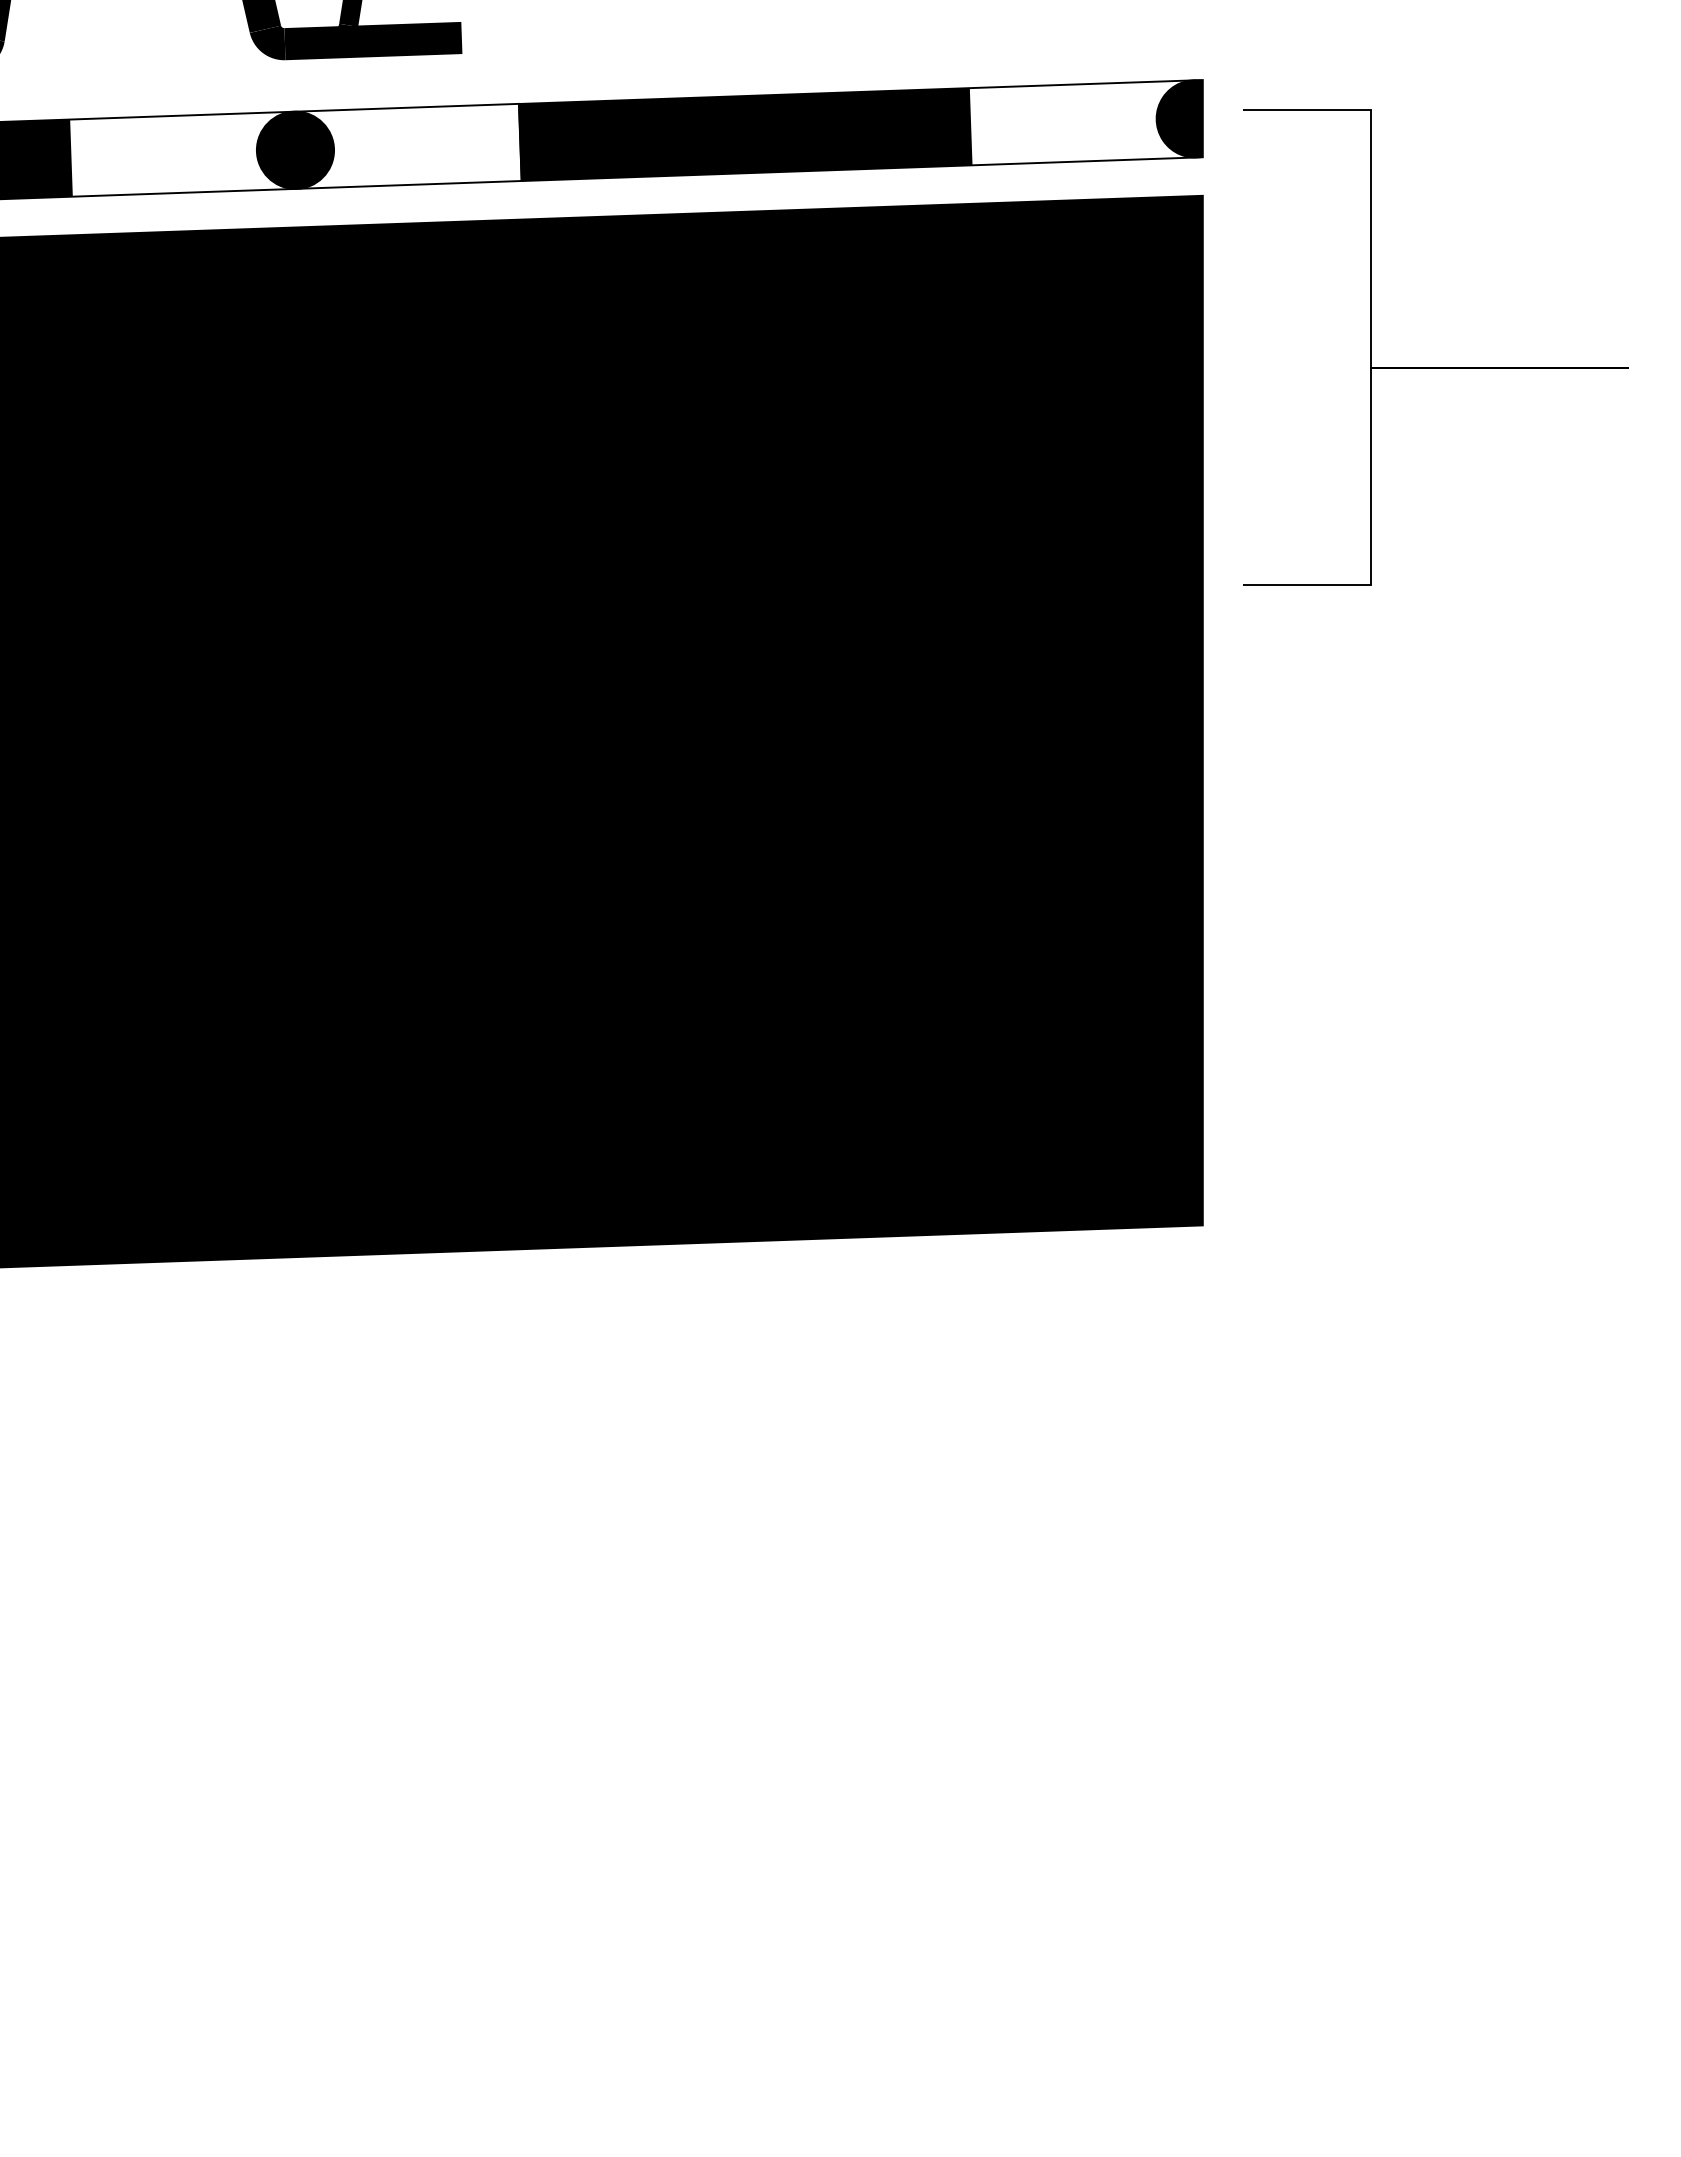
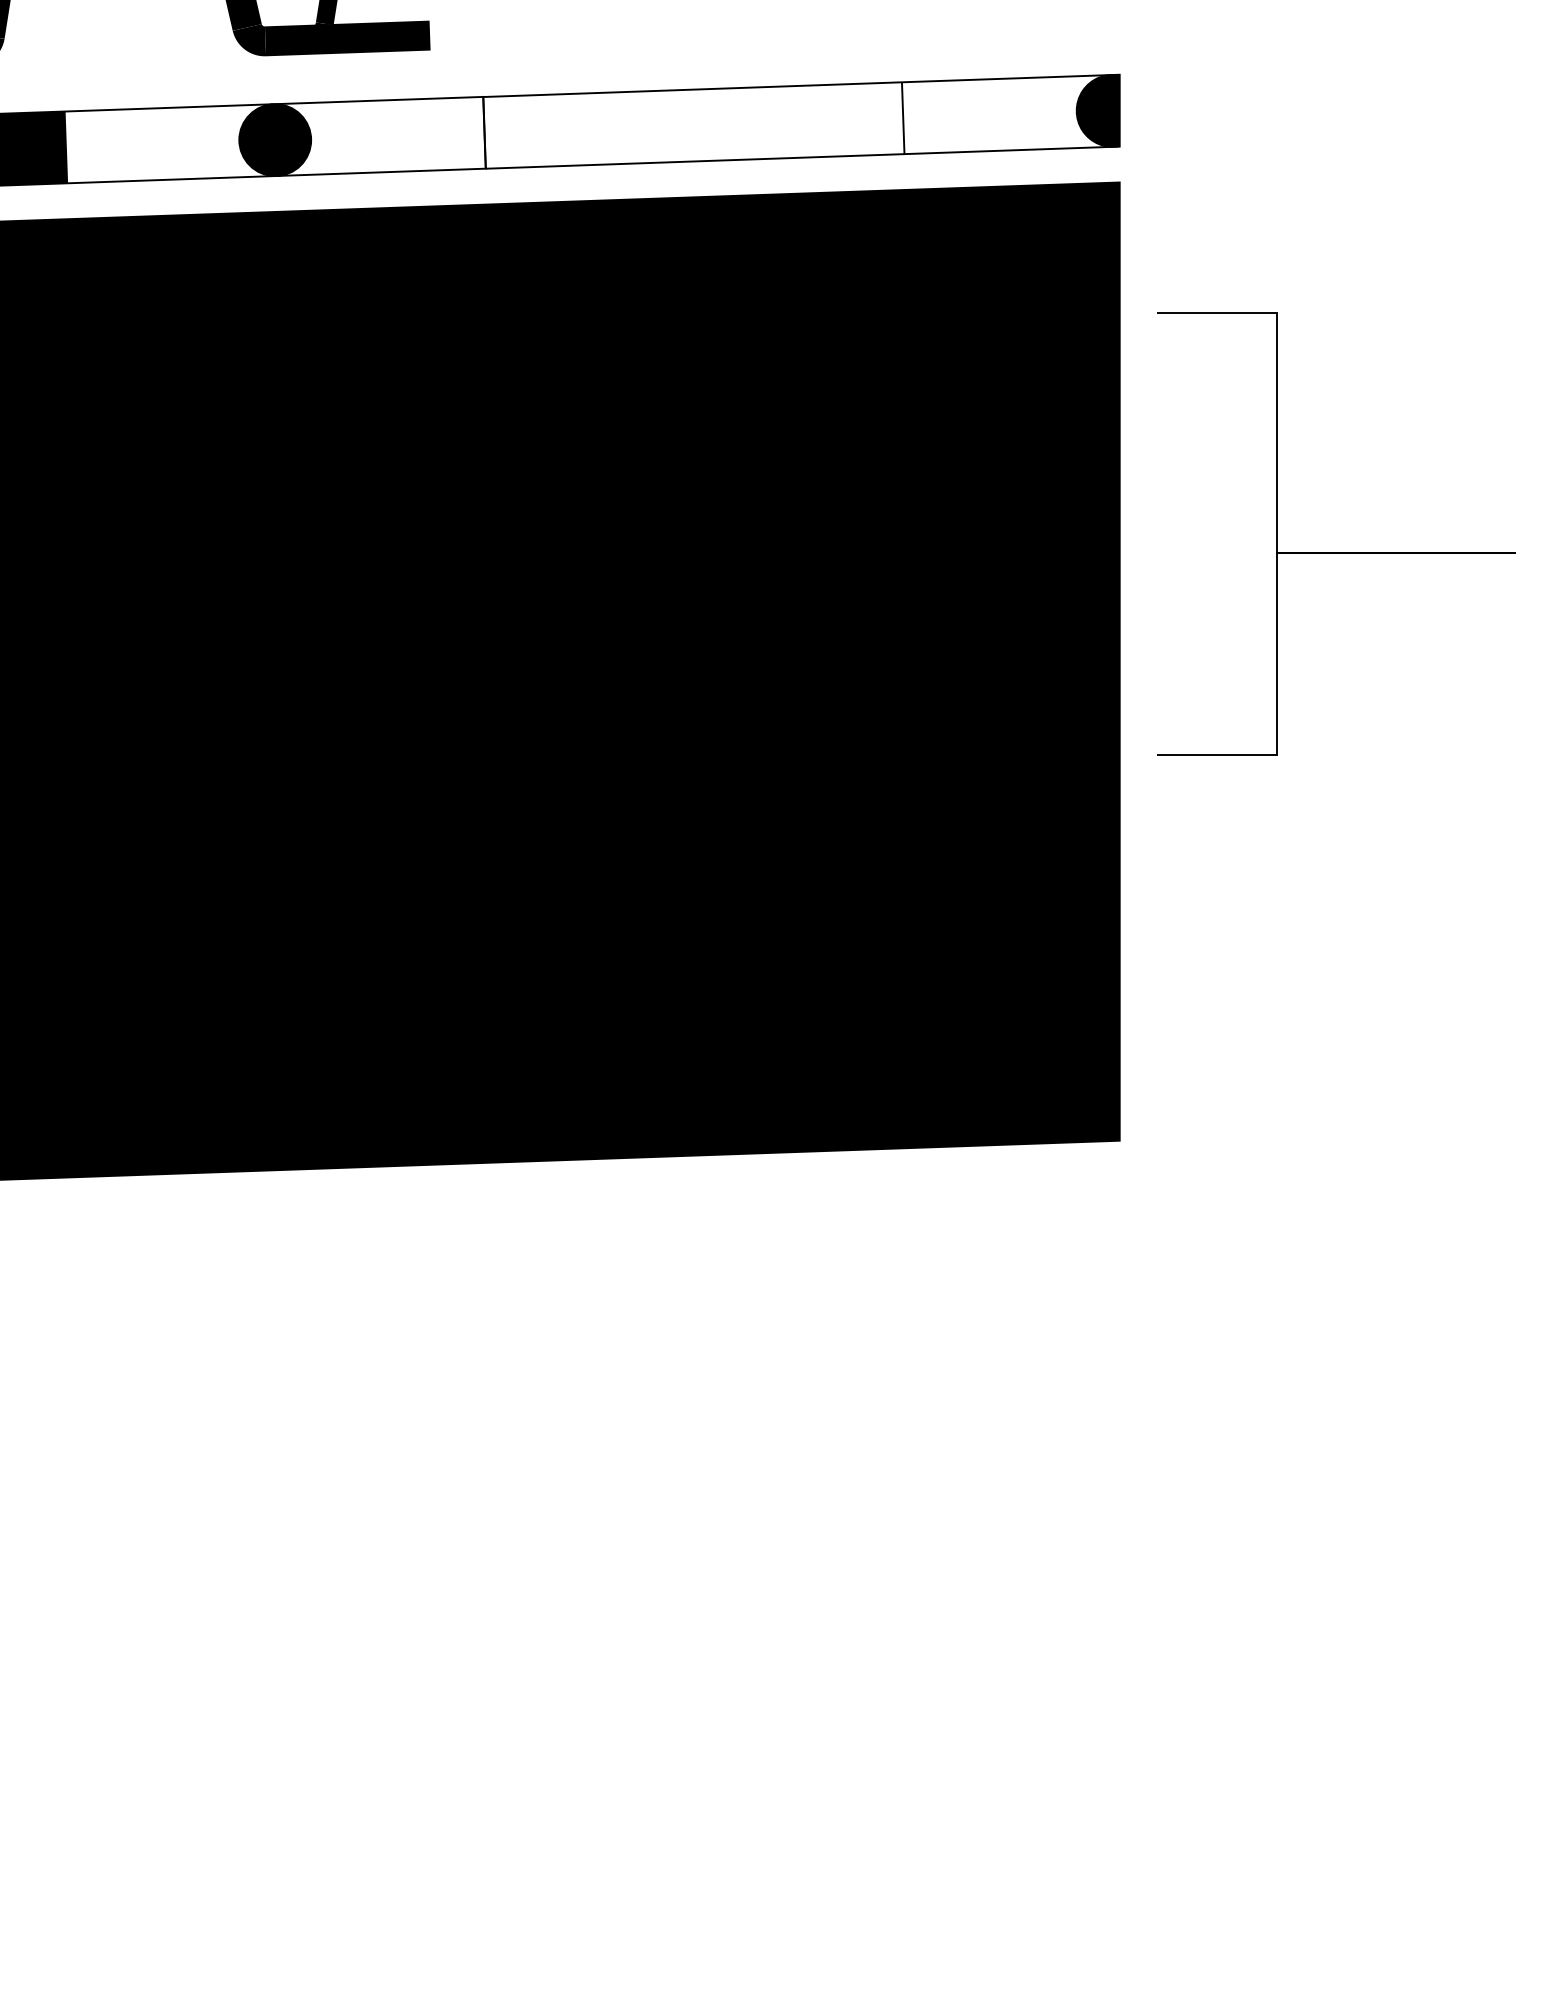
fill: (744, 134) -> (693, 125), removed
part: (1435, 367) -> (1336, 552), moved

